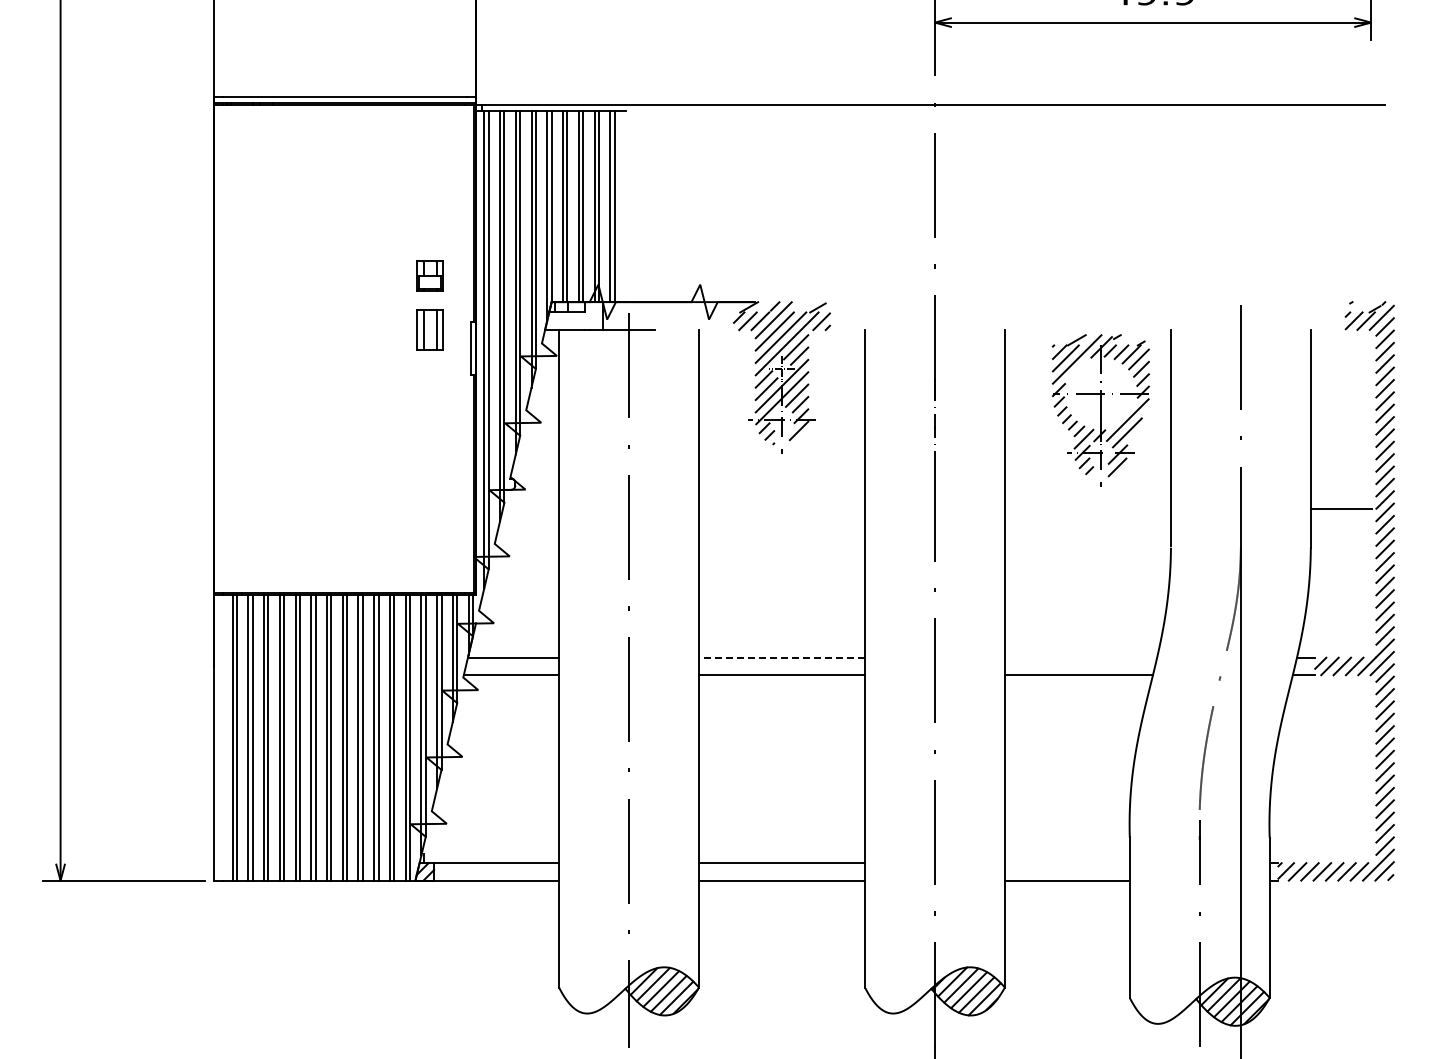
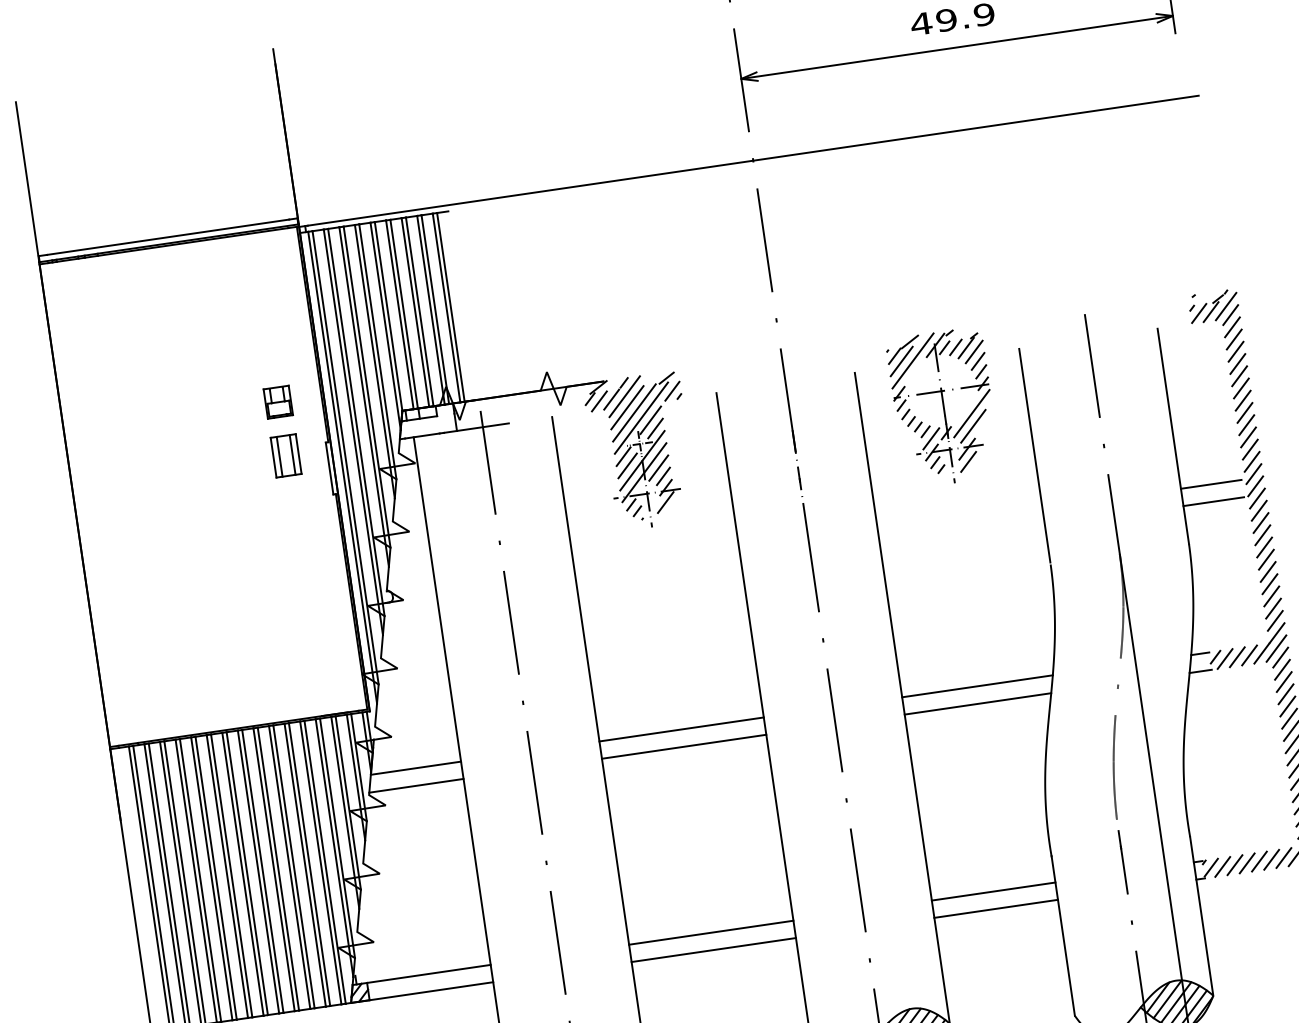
part: (1100, 410) -> (943, 408), moved
line: (1341, 491) -> (1211, 484), added
line: (781, 657) -> (681, 729), dashed -> solid
line: (1080, 657) -> (976, 686), added
line: (1066, 863) -> (992, 892), added

